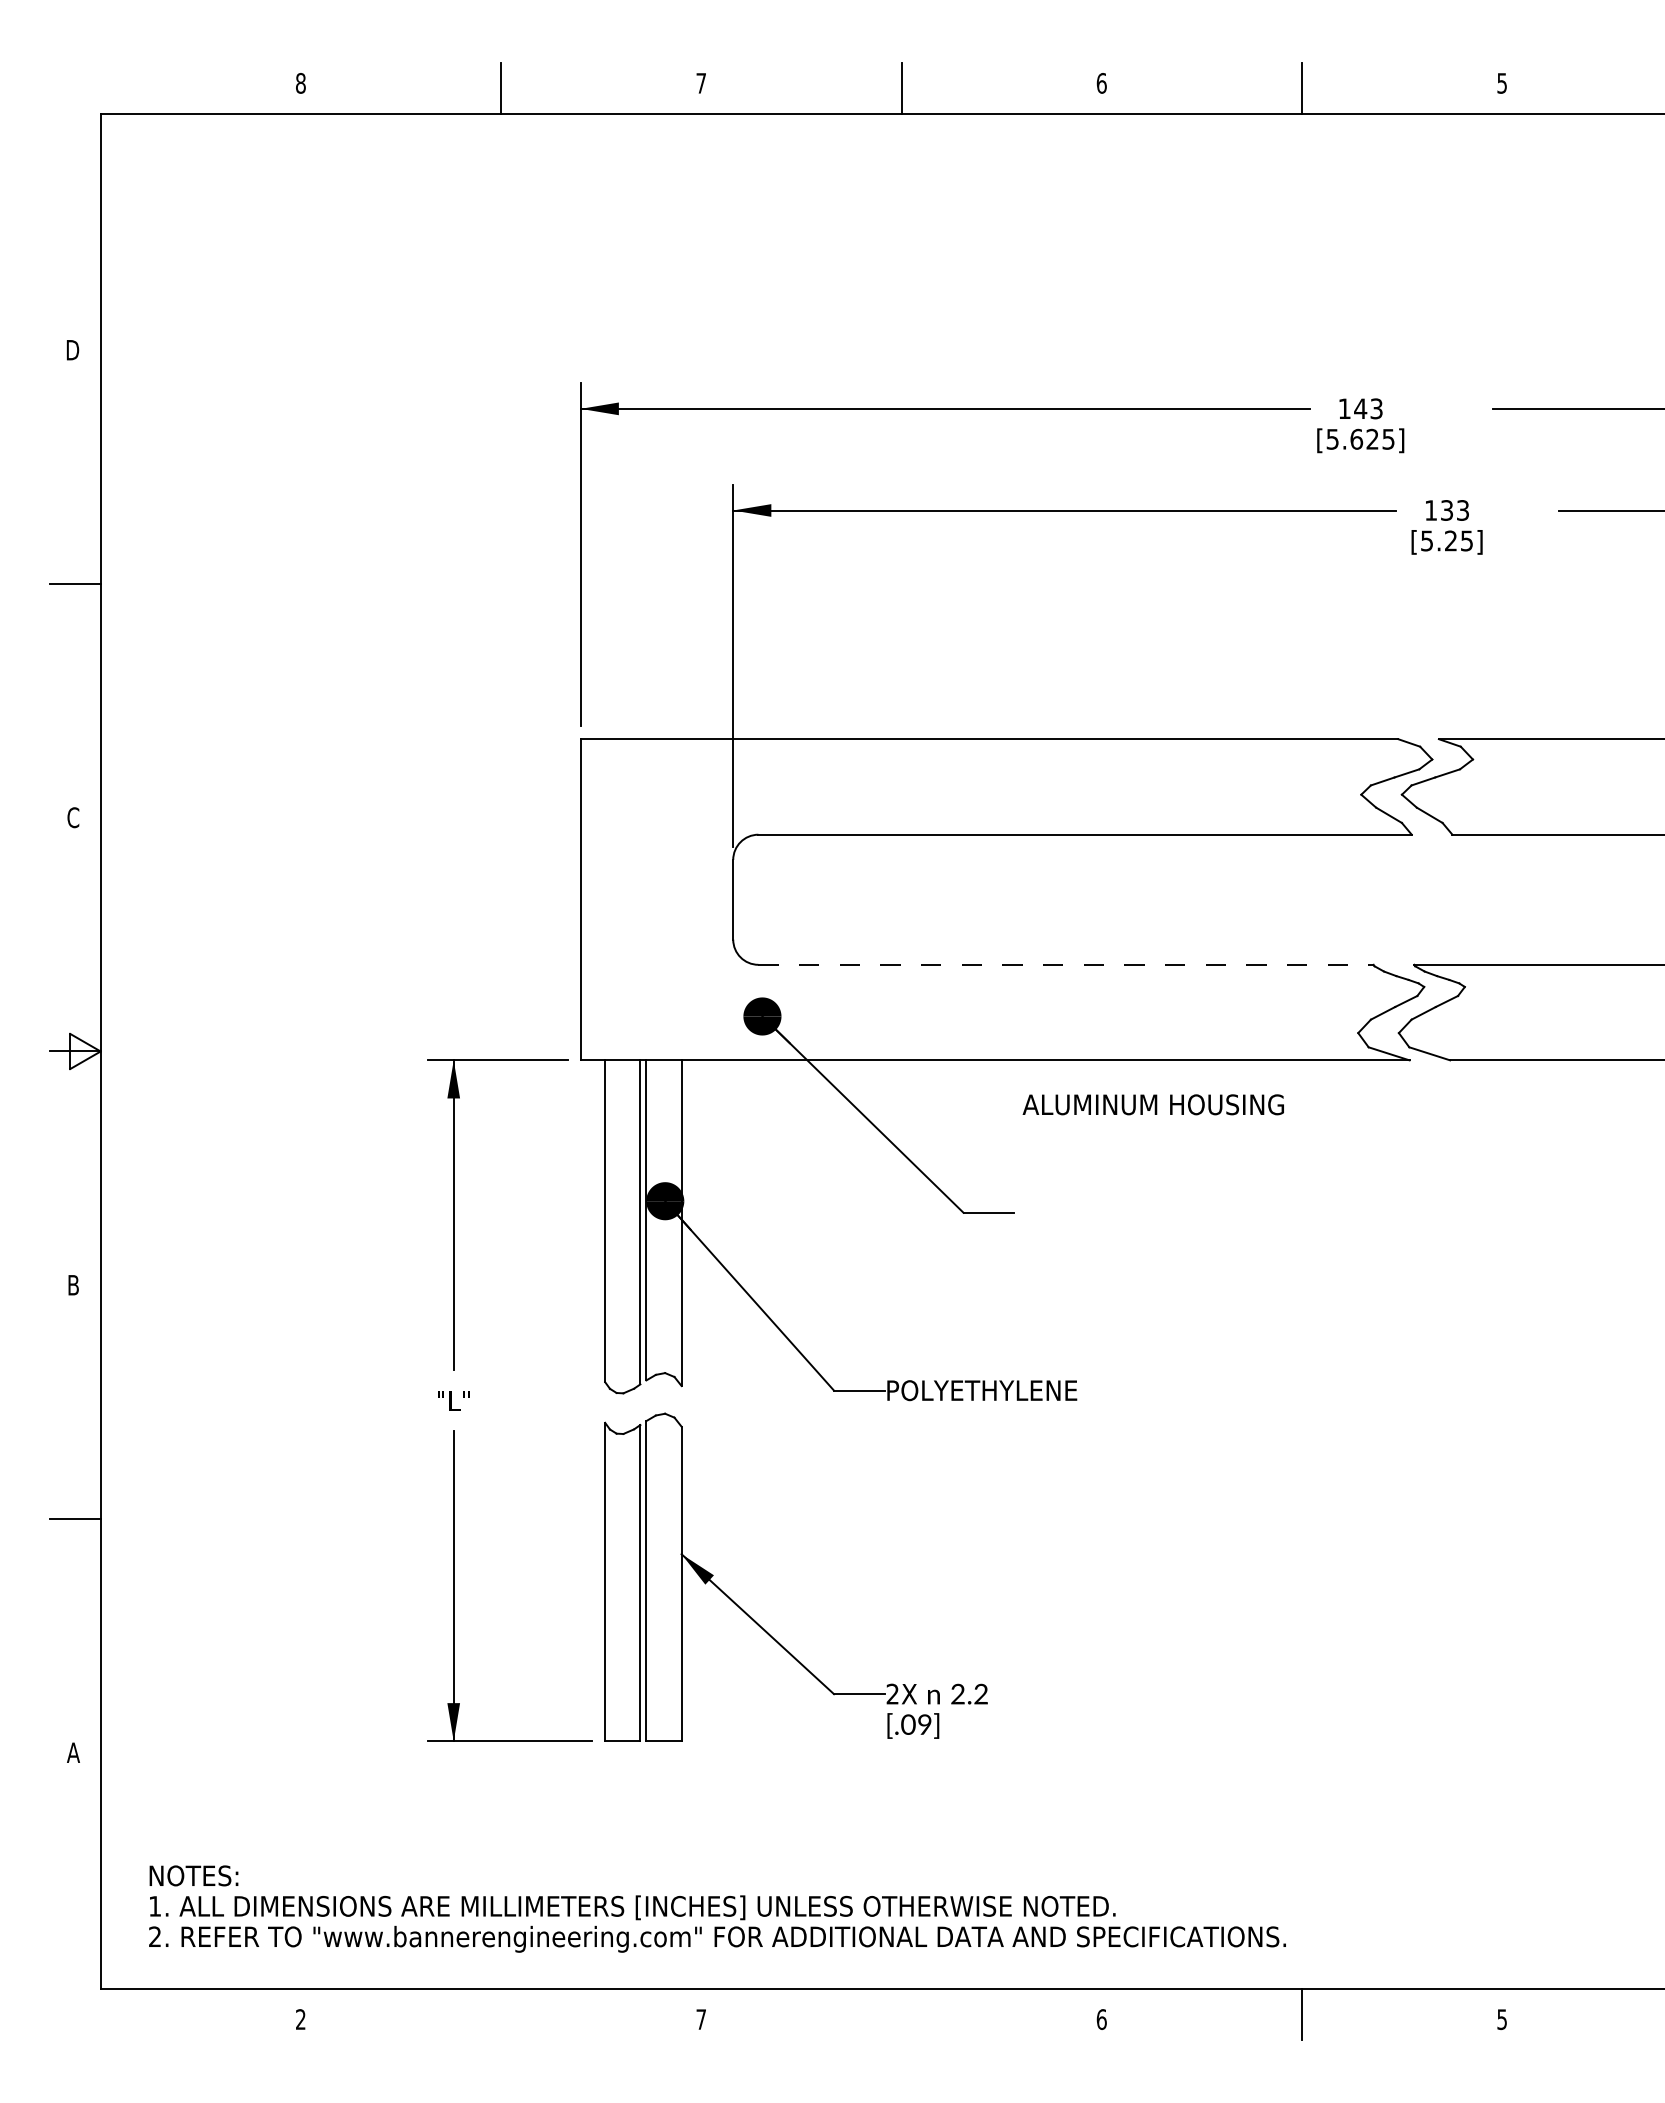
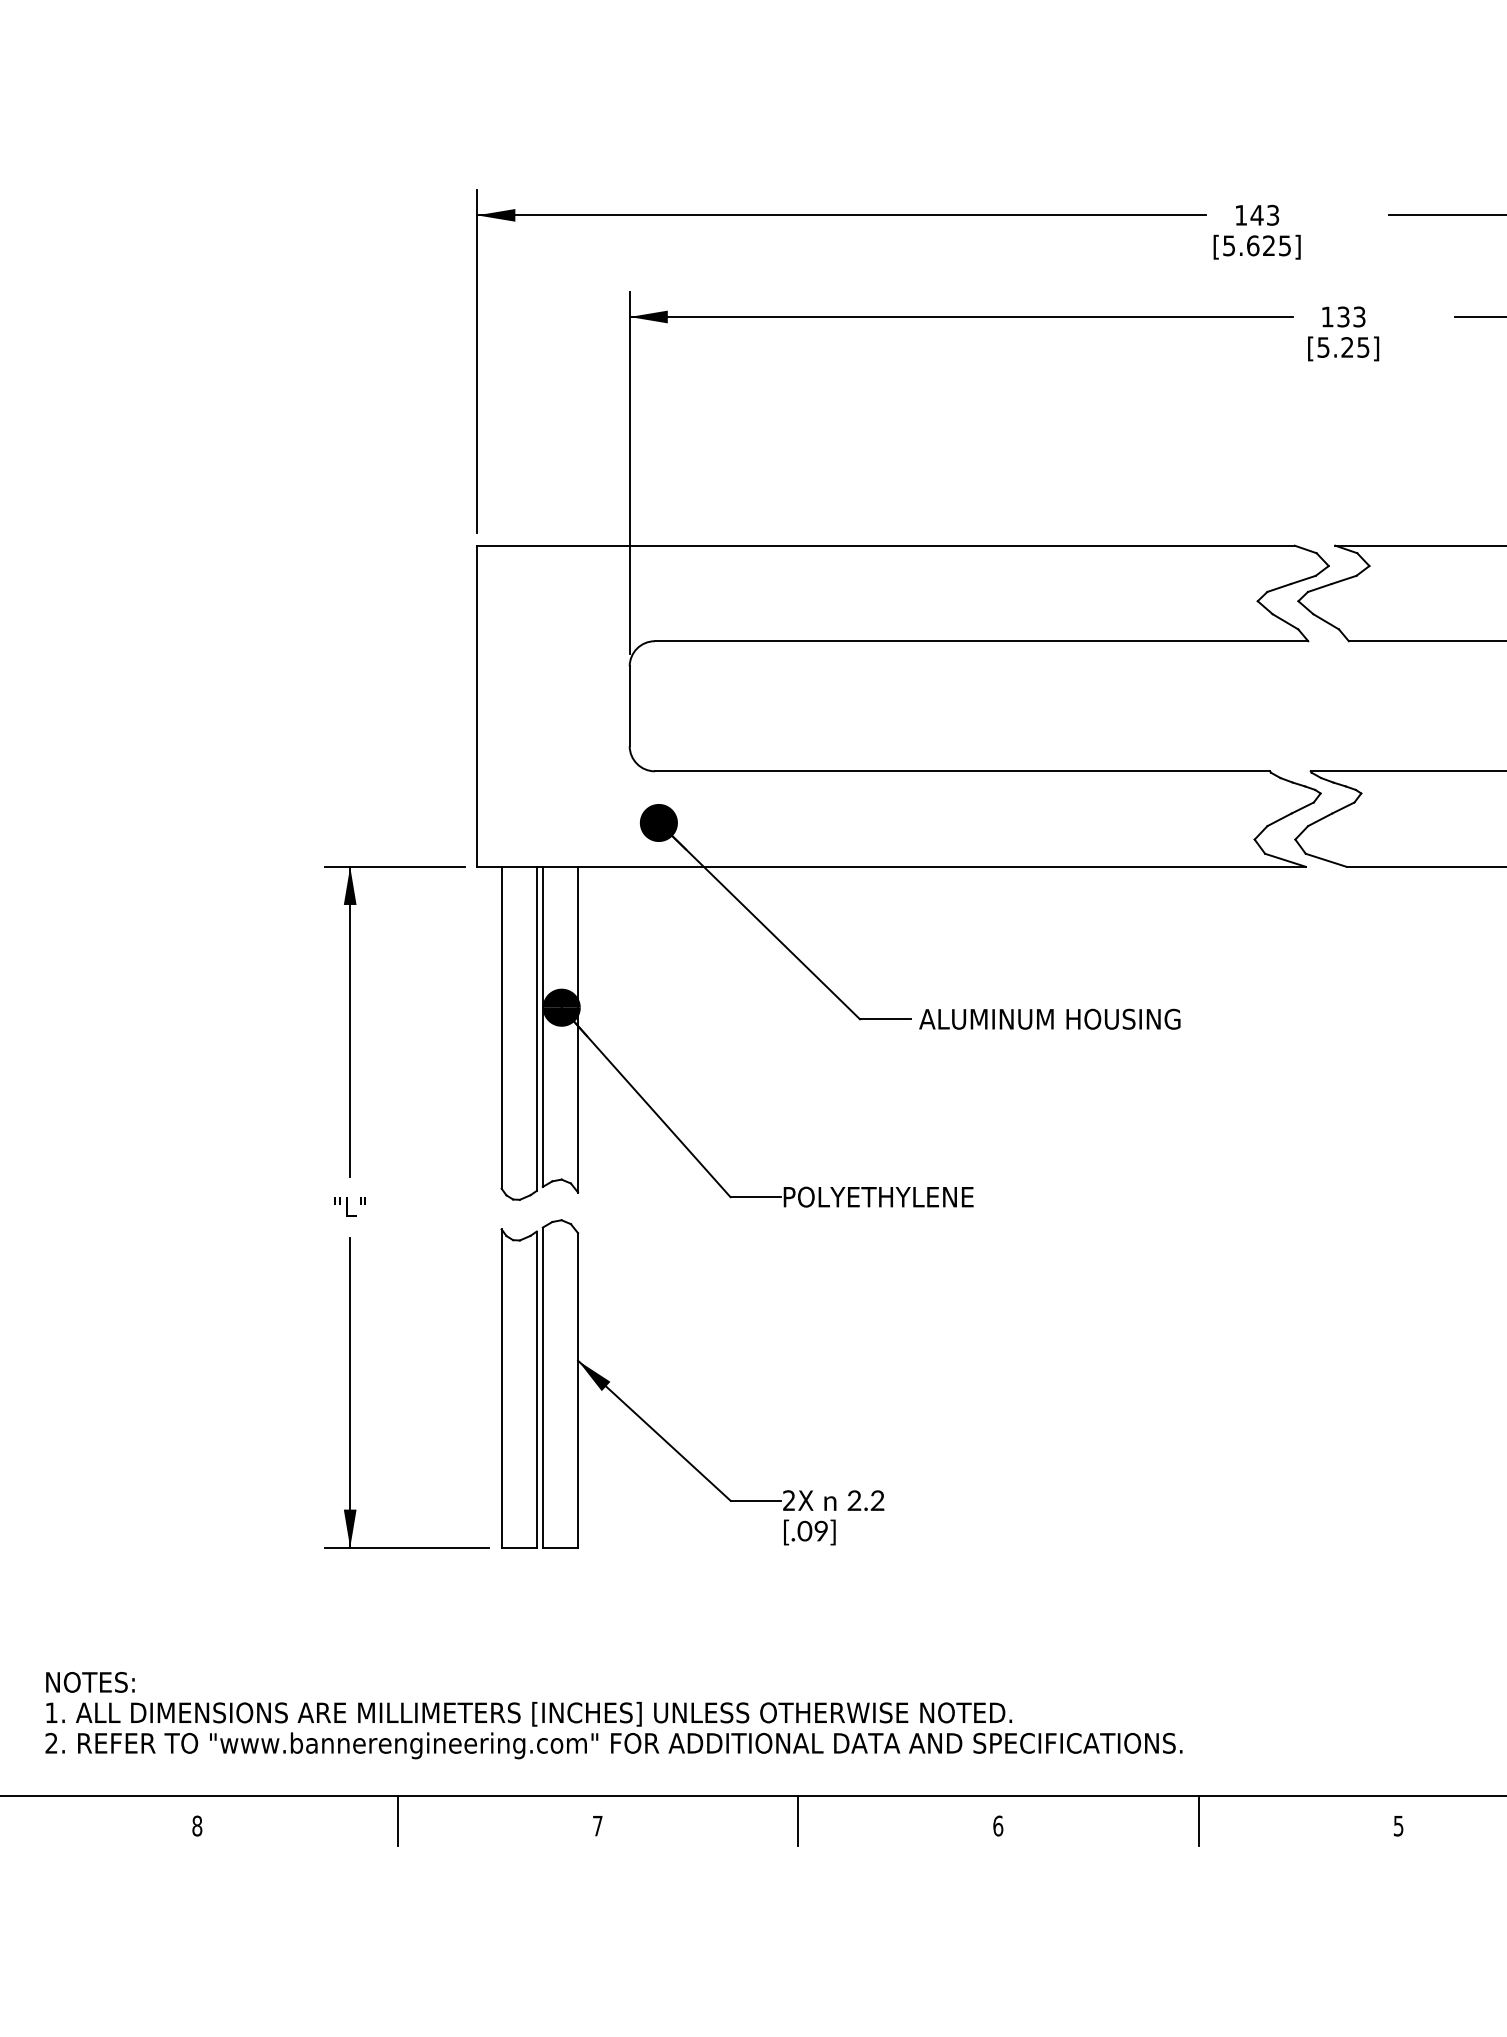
line: (1066, 964) -> (962, 771), dashed -> solid
text: (1152, 1104) -> (1048, 1019), moved
line: (501, 2014) -> (397, 1821), added
line: (901, 2014) -> (797, 1821), added
text: (300, 2019) -> (196, 1826), 2 -> 8

